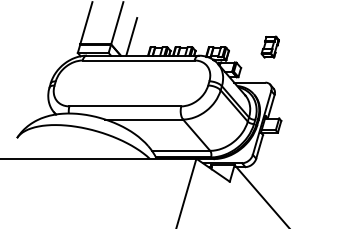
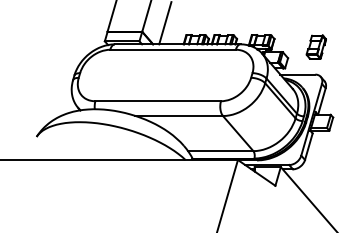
part: (269, 46) -> (315, 46), moved

